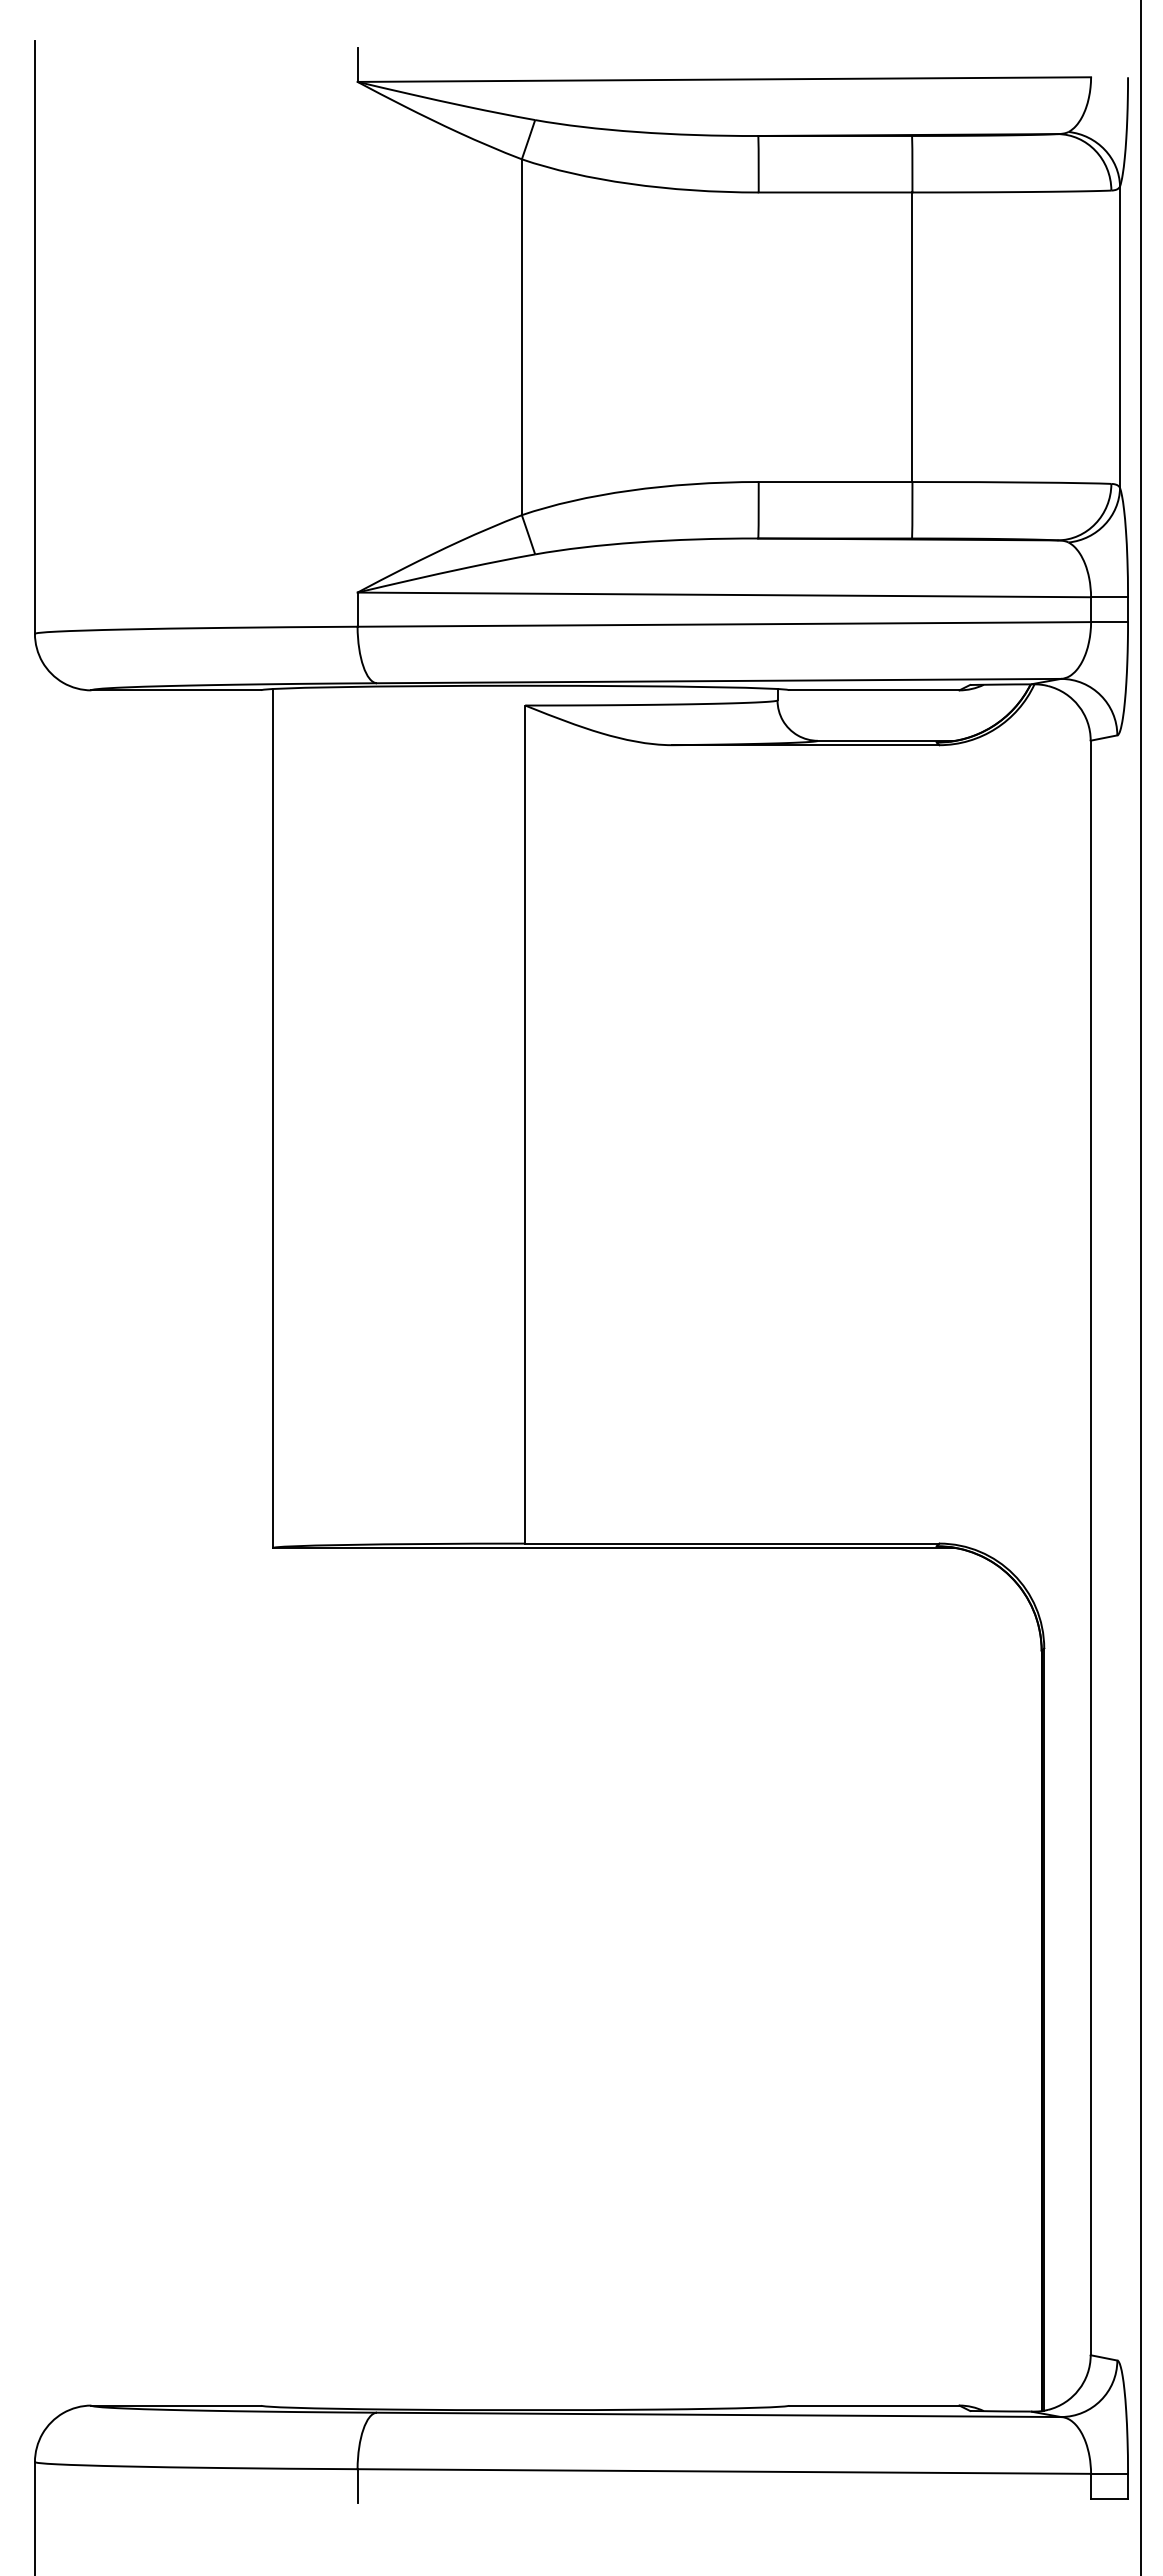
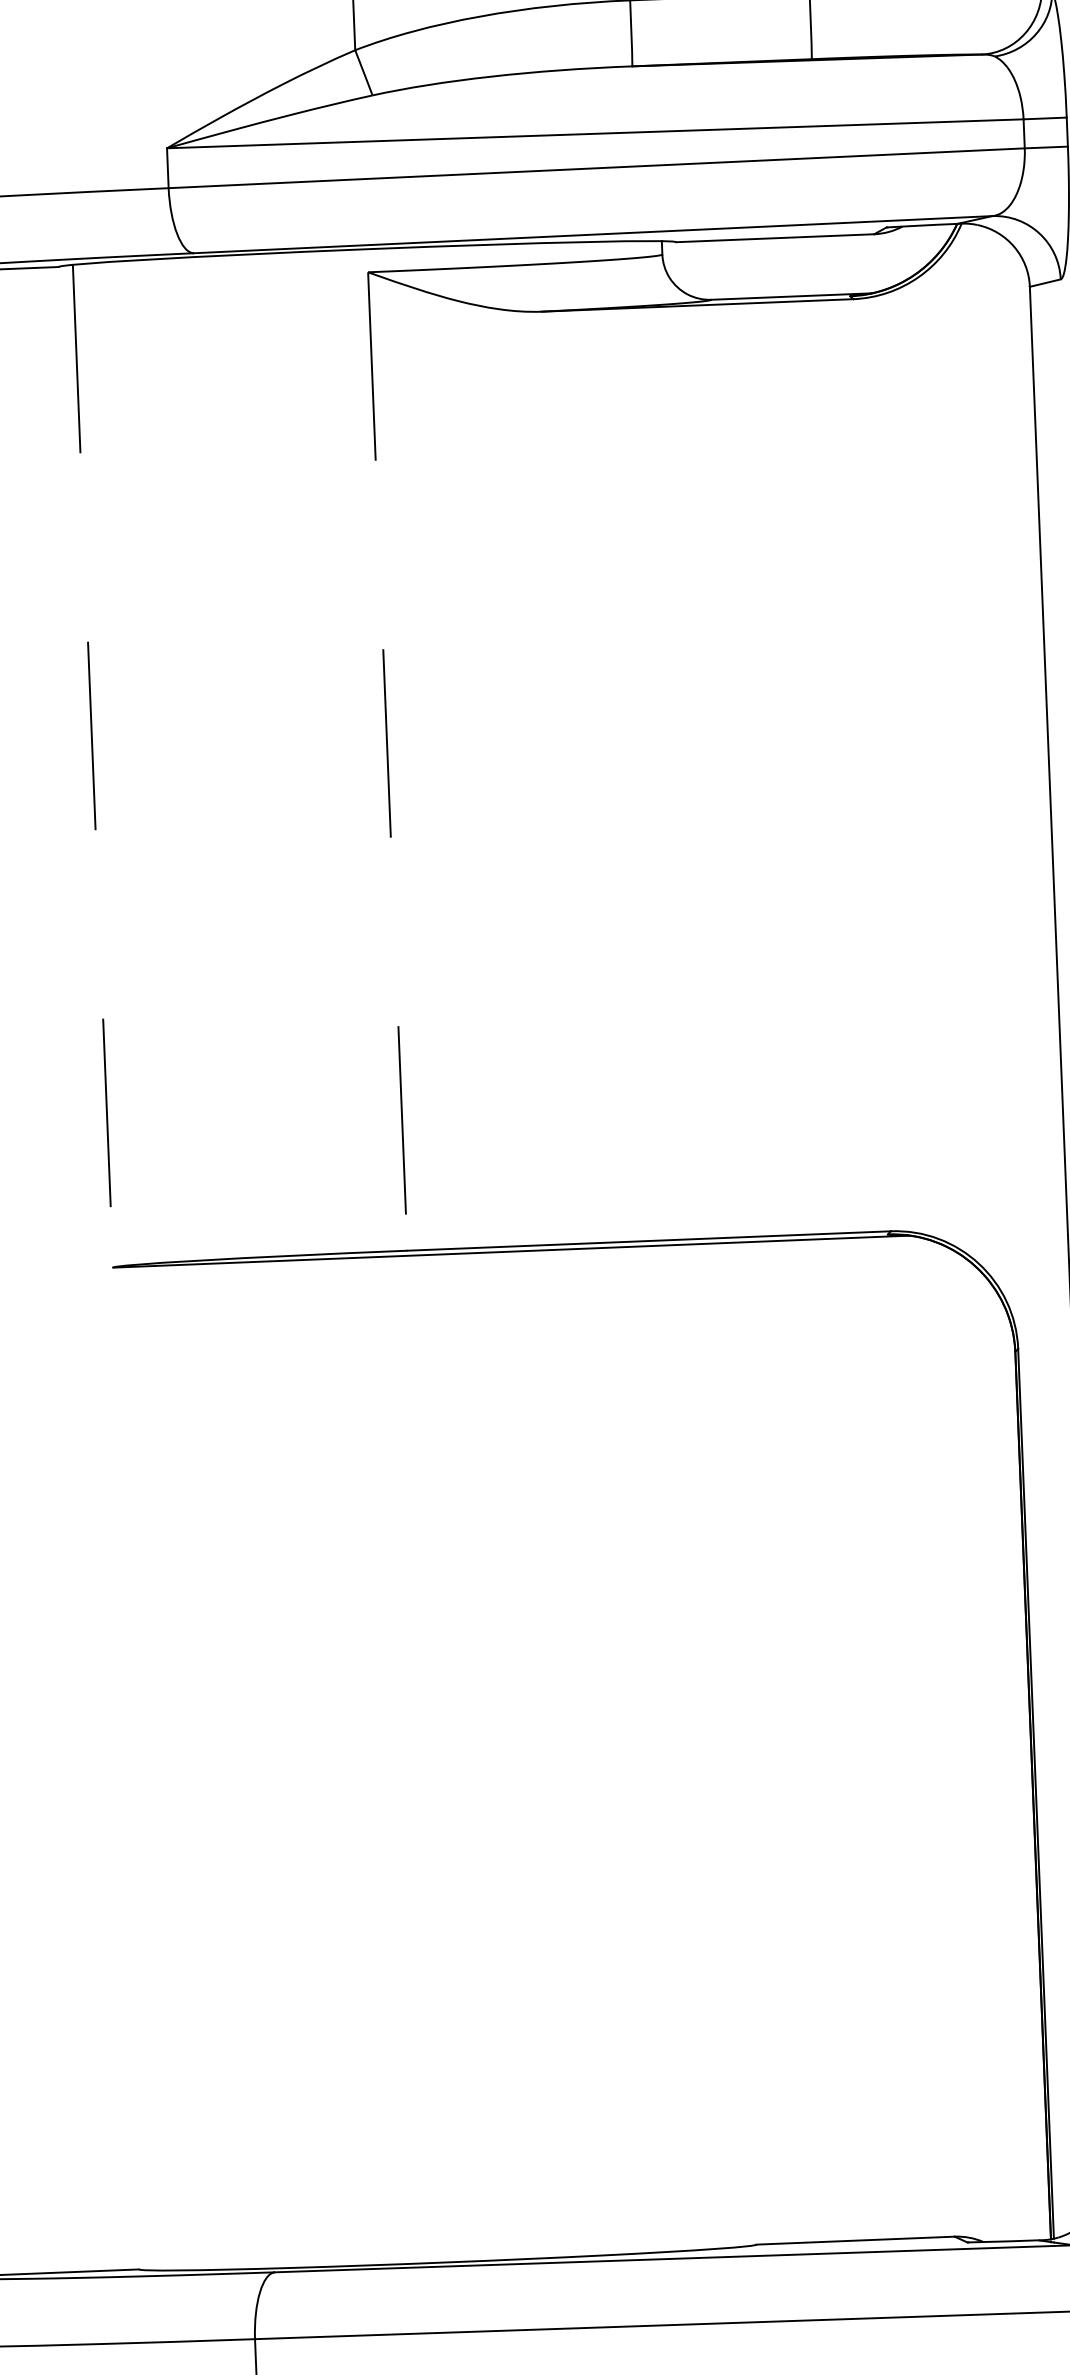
line: (273, 1118) -> (93, 766), solid -> dashed
line: (525, 1125) -> (388, 762), solid -> dashed

